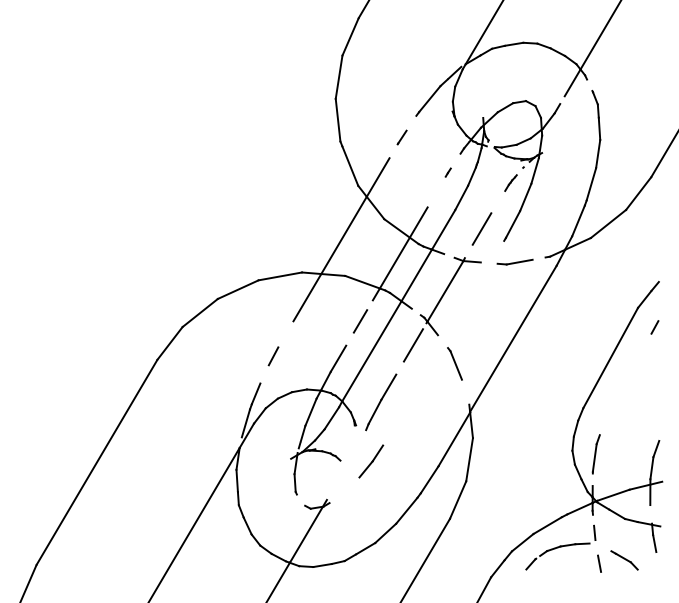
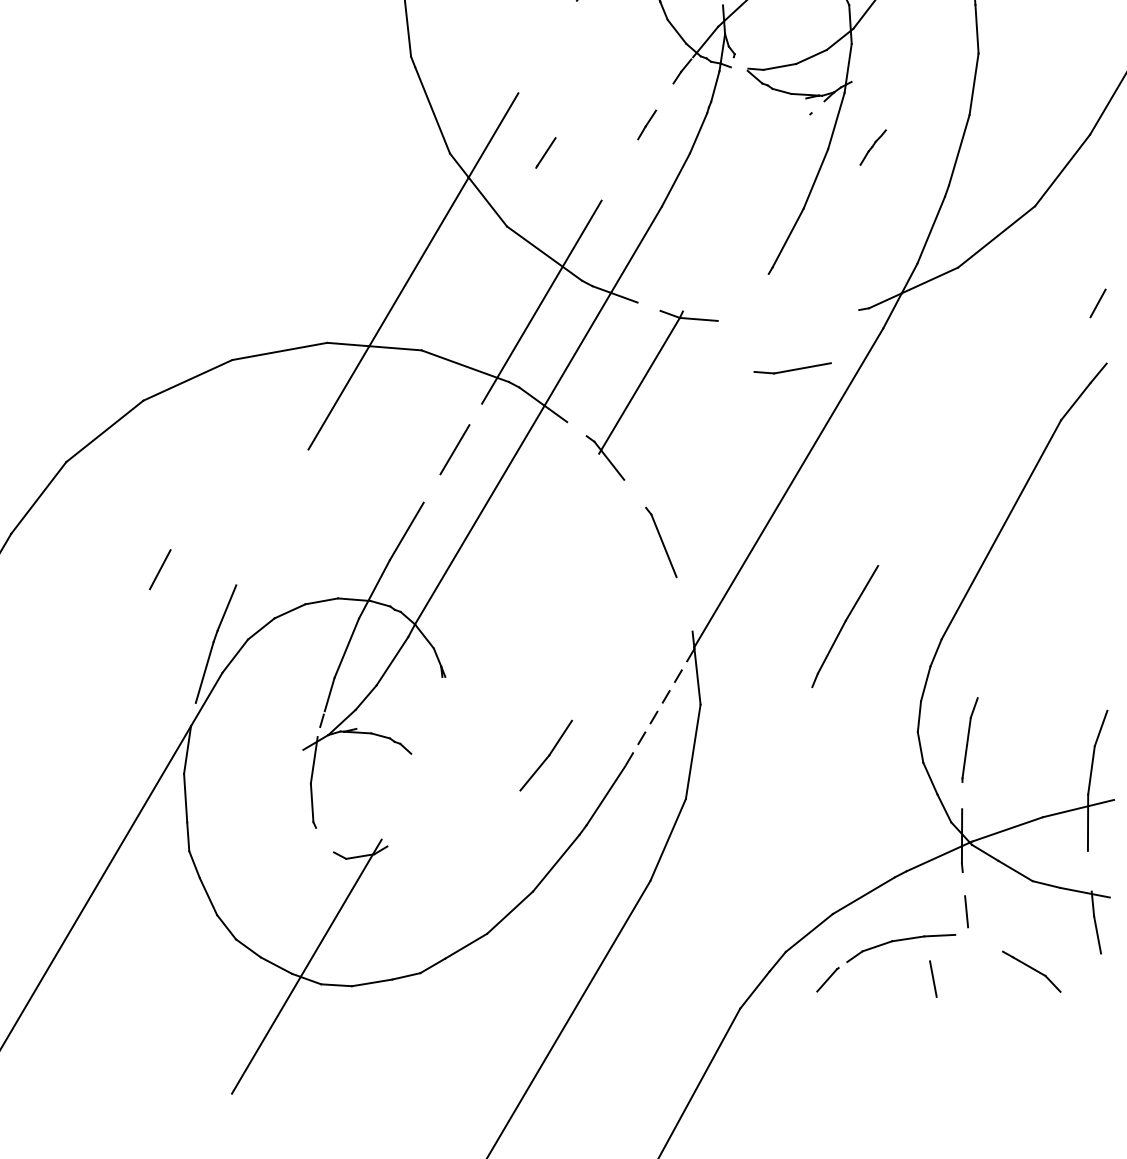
line: (401, 137) -> (544, 152), moved
part: (447, 172) -> (644, 124), size x1.6
line: (510, 182) -> (872, 146), moved
line: (481, 228) -> (719, 246), removed
part: (514, 261) -> (791, 366), moved
line: (654, 327) -> (1097, 303), moved
line: (413, 345) -> (570, 502), removed
line: (273, 356) -> (160, 570), moved
part: (381, 402) -> (845, 626), moved
line: (454, 439) -> (660, 707), solid -> dashed
part: (371, 461) -> (546, 755), moved
line: (599, 563) -> (933, 978), moved

